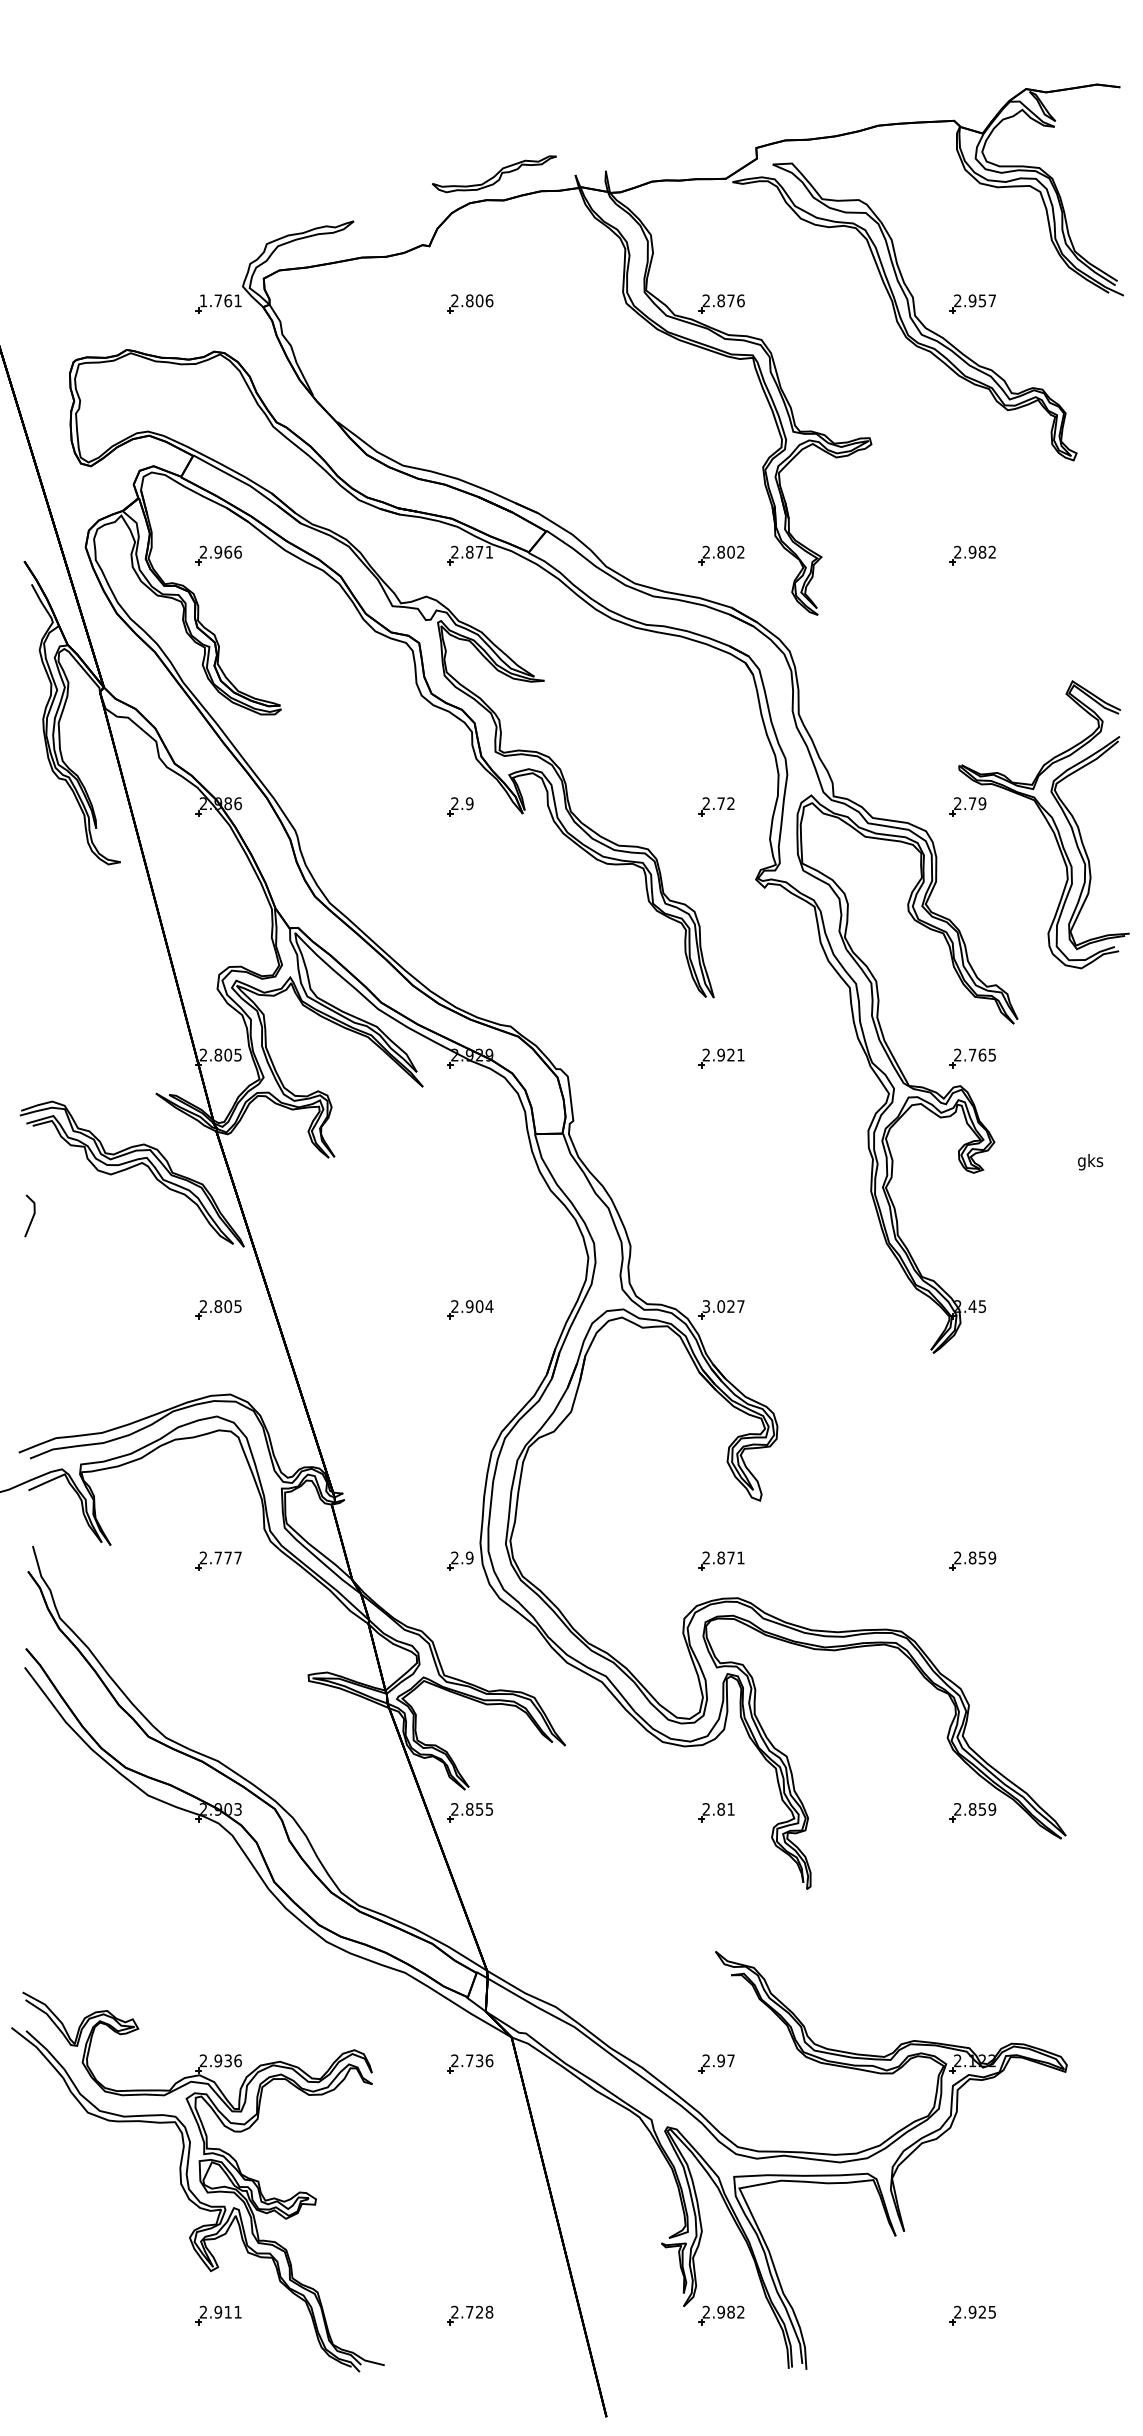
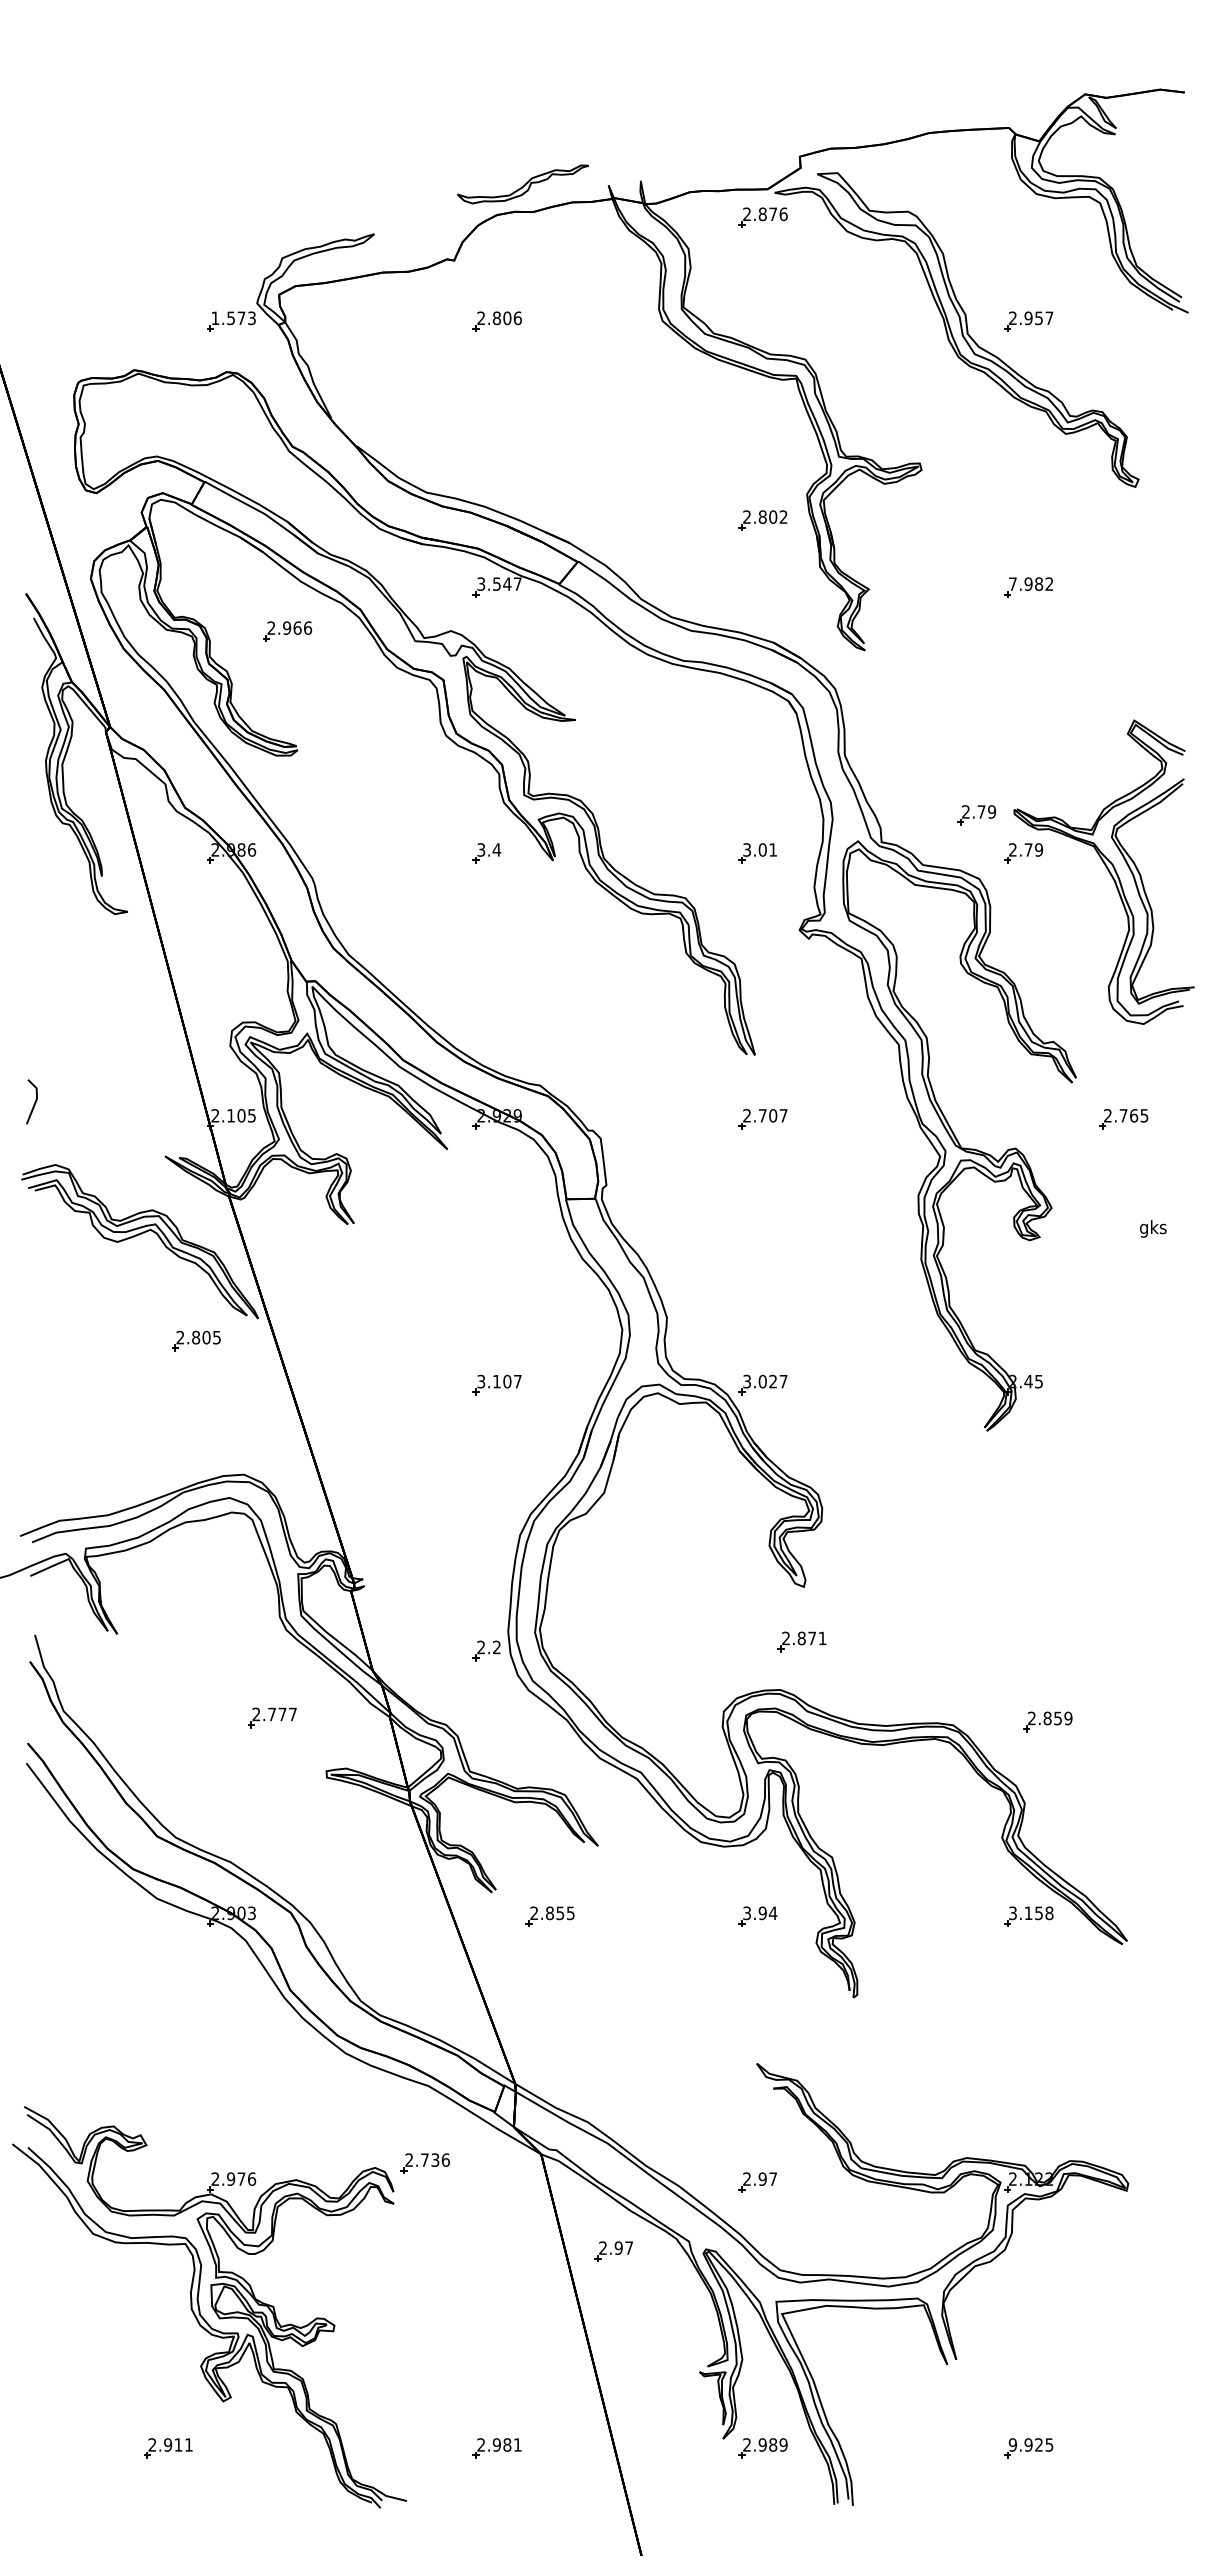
text: (228, 301) -> (241, 318), 1.761 -> 1.573
part: (720, 303) -> (762, 217), moved
text: (472, 551) -> (499, 583), 2.871 -> 3.547
text: (957, 551) -> (1012, 583), 2.982 -> 7.982
part: (218, 555) -> (287, 631), moved
part: (720, 555) -> (762, 520), moved
part: (923, 771) -> (976, 815), added
text: (462, 803) -> (489, 849), 2.9 -> 3.4
text: (718, 803) -> (759, 849), 2.72 -> 3.01
text: (218, 1054) -> (231, 1115), 2.805 -> 2.105
text: (730, 1054) -> (772, 1115), 2.921 -> 2.707
part: (972, 1058) -> (1123, 1119), moved
line: (32, 1216) -> (34, 1102), moved
text: (472, 1306) -> (499, 1381), 2.904 -> 3.107
part: (218, 1309) -> (196, 1340), moved
text: (469, 1558) -> (496, 1647), 2.9 -> 2.2
part: (218, 1560) -> (272, 1717), moved
part: (720, 1560) -> (801, 1641), moved
part: (972, 1560) -> (1047, 1721), moved
text: (719, 1809) -> (760, 1913), 2.81 -> 3.94
text: (975, 1809) -> (1031, 1913), 2.859 -> 3.158
part: (469, 1812) -> (549, 1916), moved
text: (228, 2060) -> (241, 2178), 2.936 -> 2.976
part: (469, 2064) -> (424, 2163), moved
part: (580, 2129) -> (613, 2251), added
text: (478, 2311) -> (506, 2444), 2.728 -> 2.981
text: (740, 2311) -> (783, 2444), 2.982 -> 2.989
text: (957, 2311) -> (1012, 2444), 2.925 -> 9.925
part: (218, 2315) -> (168, 2448), moved

